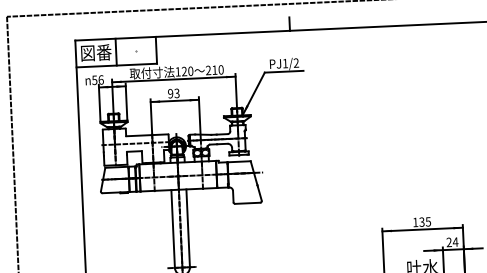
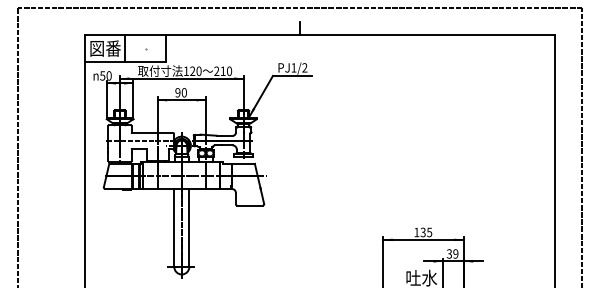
text: (100, 79) -> (108, 75), 56 -> 50
text: (176, 93) -> (183, 92), 93 -> 90
text: (452, 241) -> (452, 253), 24 -> 39

